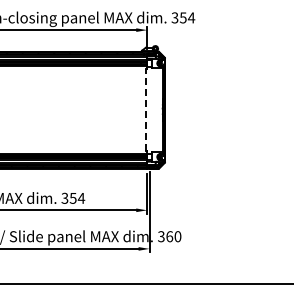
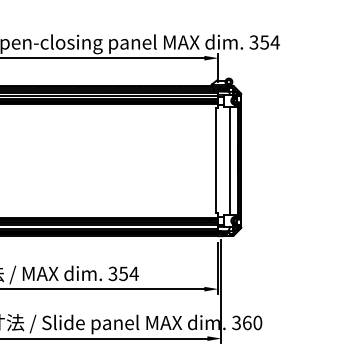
line: (145, 109) -> (216, 159), dashed -> solid
line: (156, 110) -> (230, 161), added

